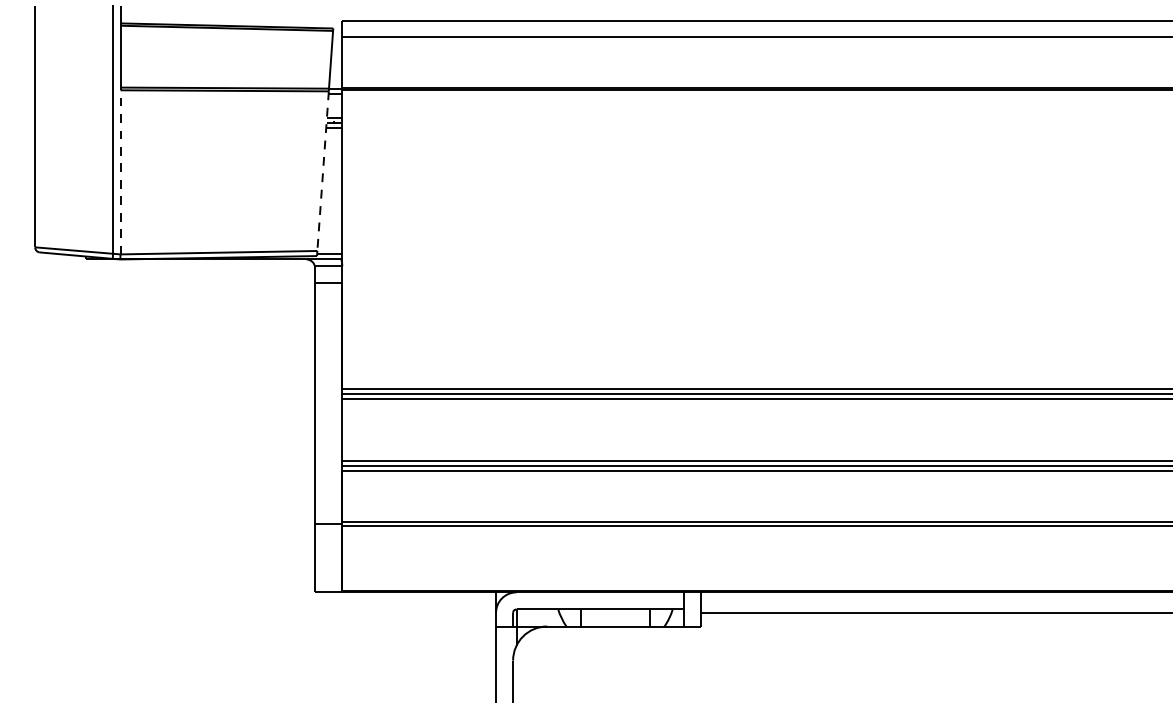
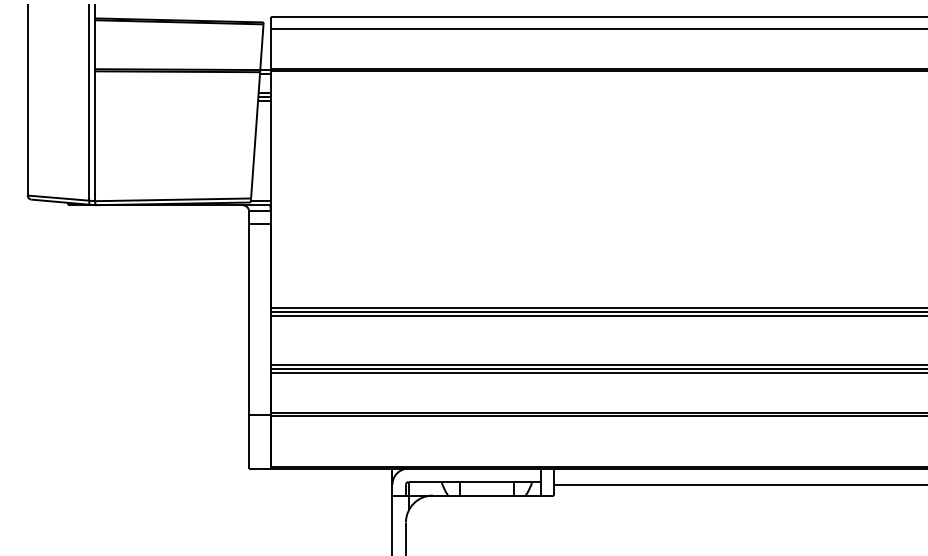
line: (322, 171) -> (255, 135), dashed -> solid
line: (120, 172) -> (95, 136), dashed -> solid

